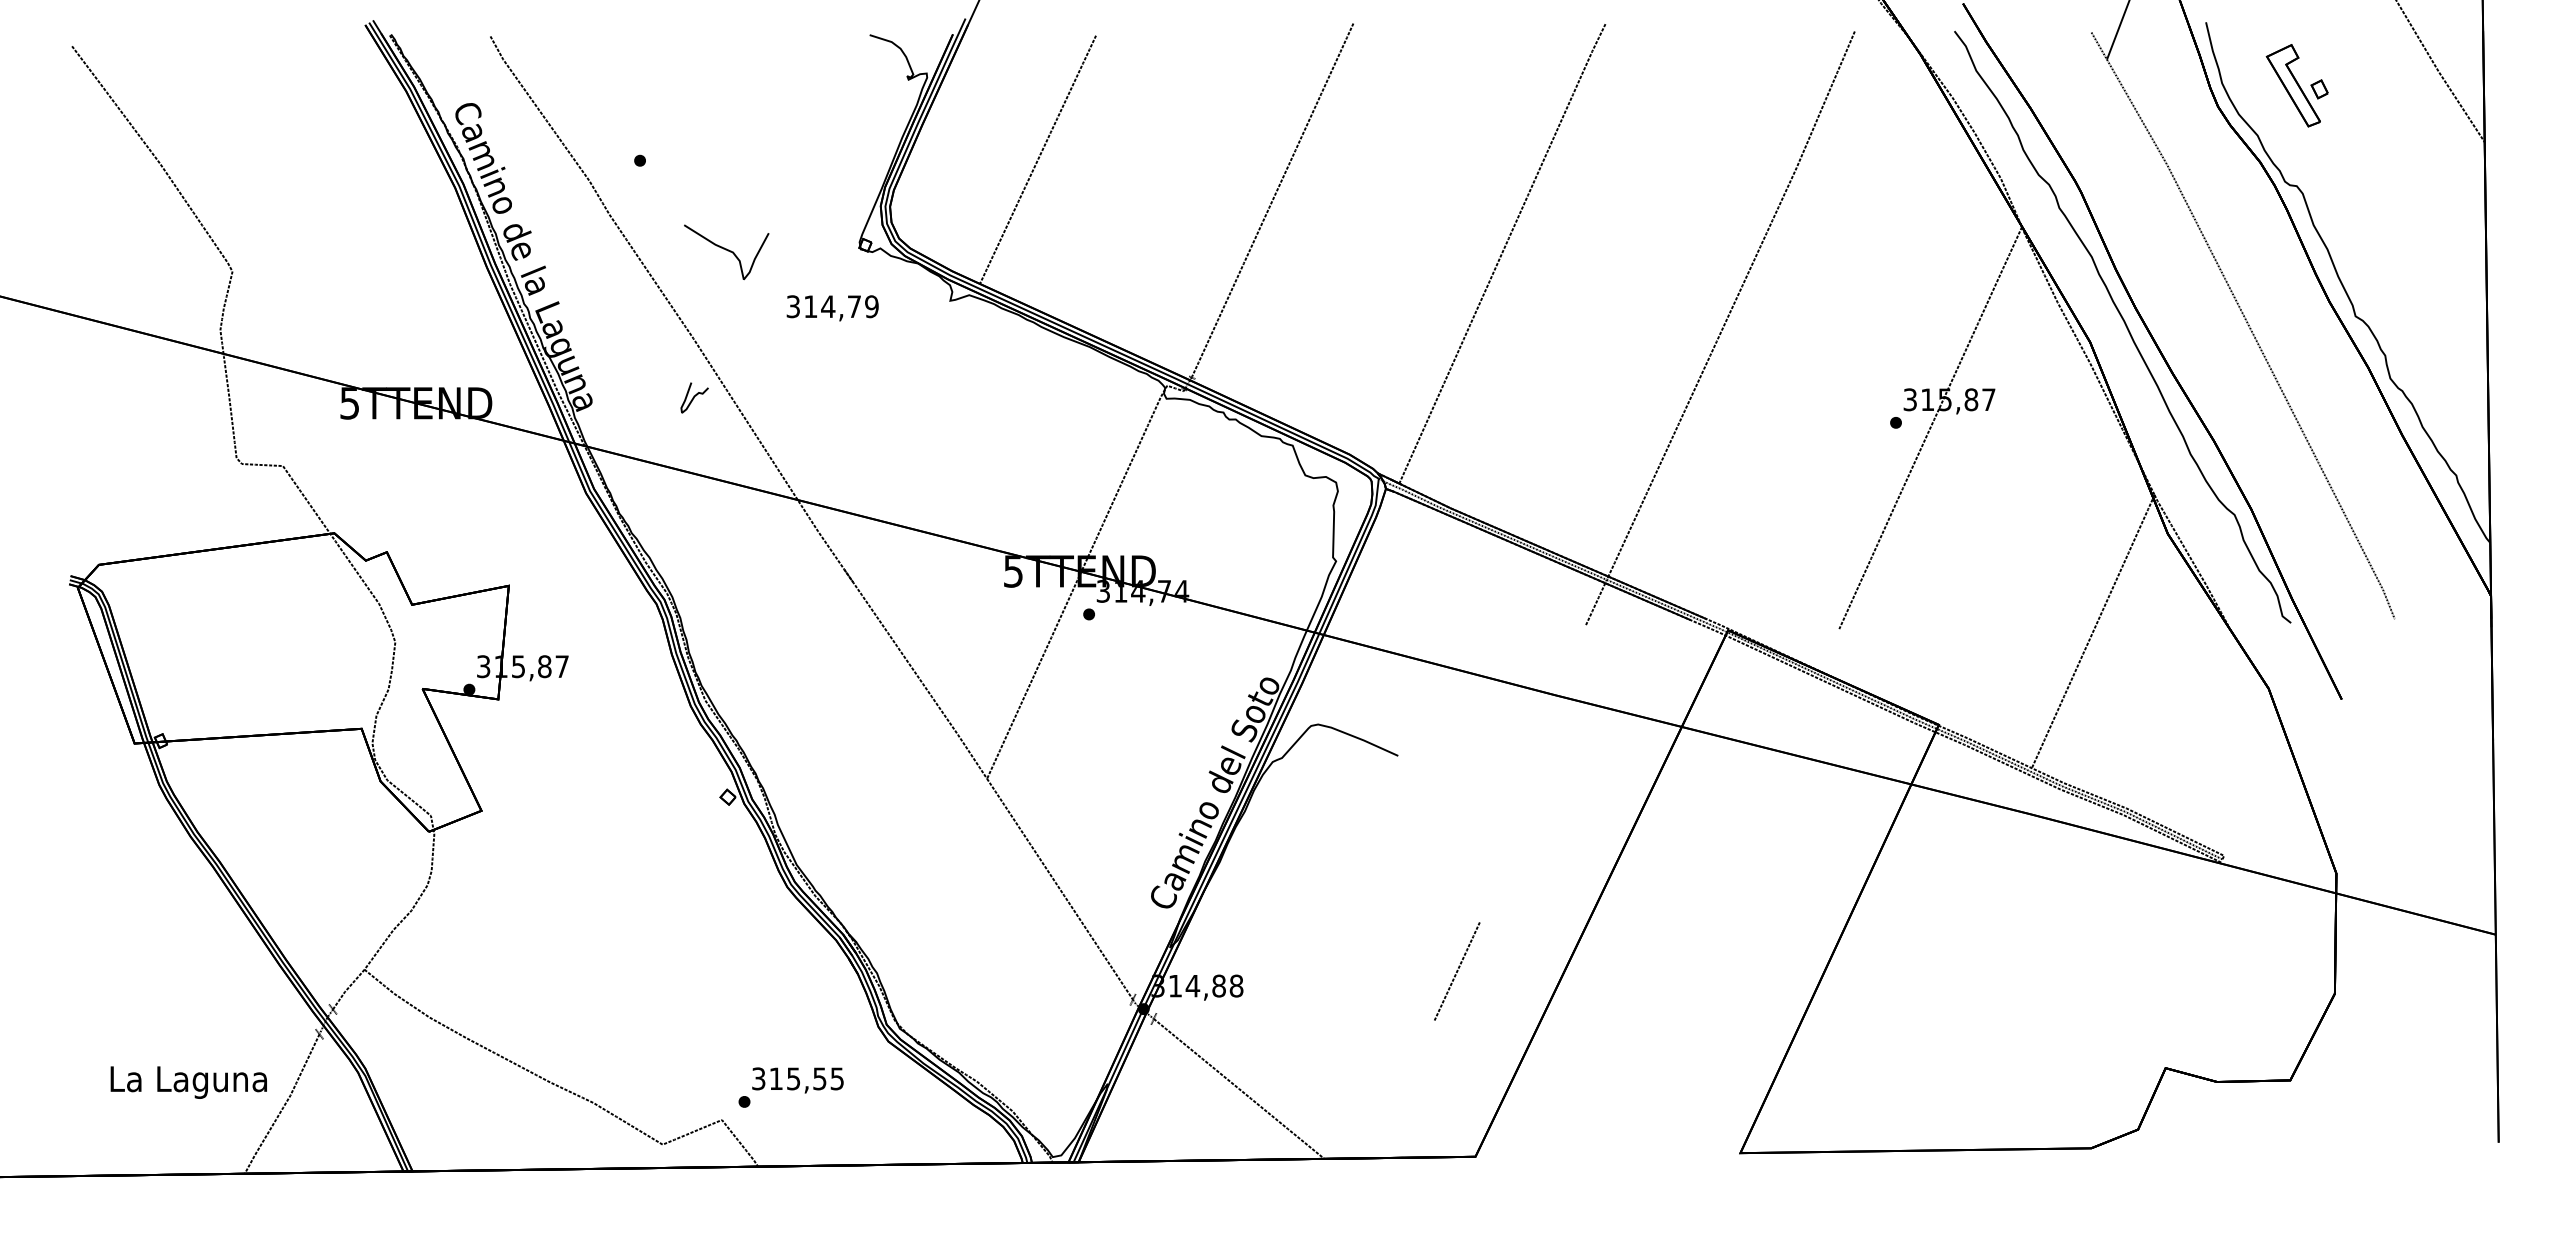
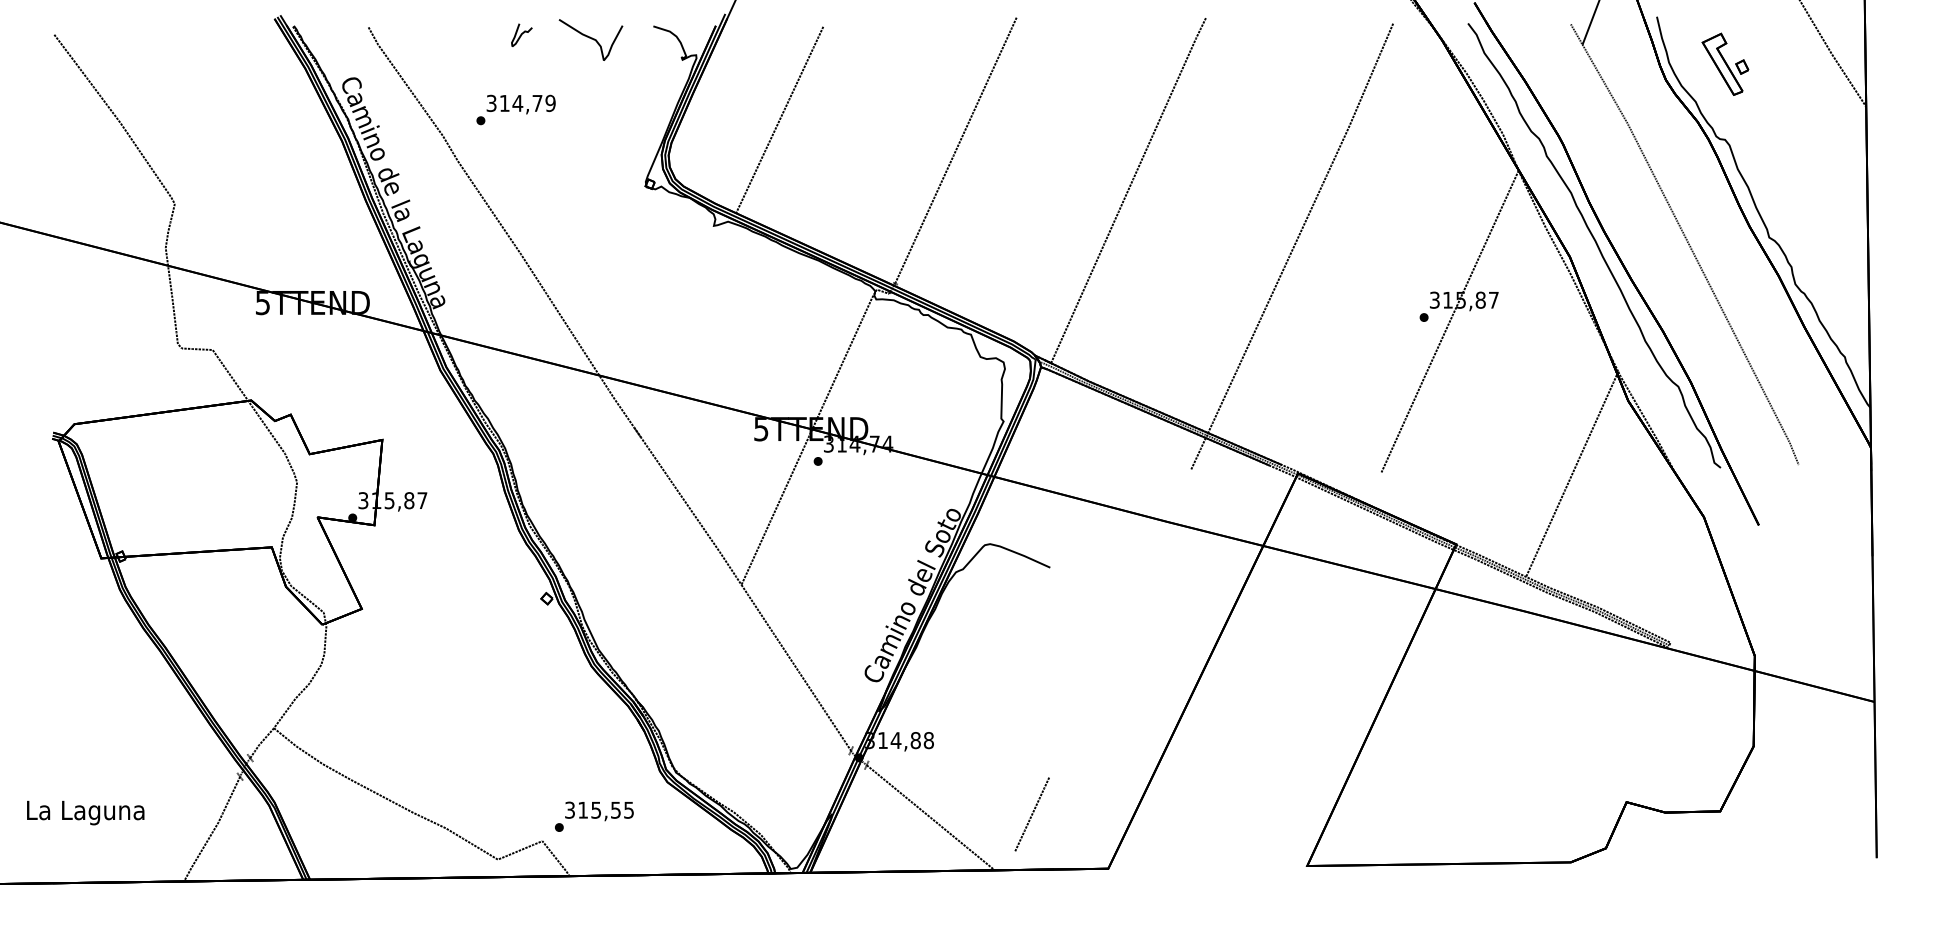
curve: (727, 251) -> (591, 39), moved
text: (832, 308) -> (521, 104), moved
curve: (694, 397) -> (521, 34), moved
curve: (1457, 971) -> (1032, 814), moved
text: (188, 1082) -> (85, 812), moved

